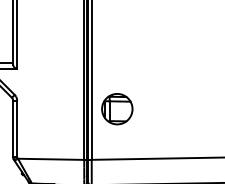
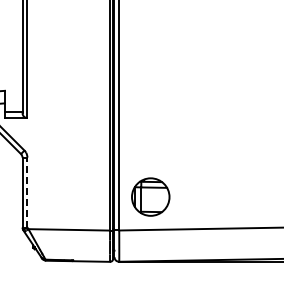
part: (117, 108) -> (150, 196), moved
line: (17, 128) -> (27, 192), solid -> dashed

